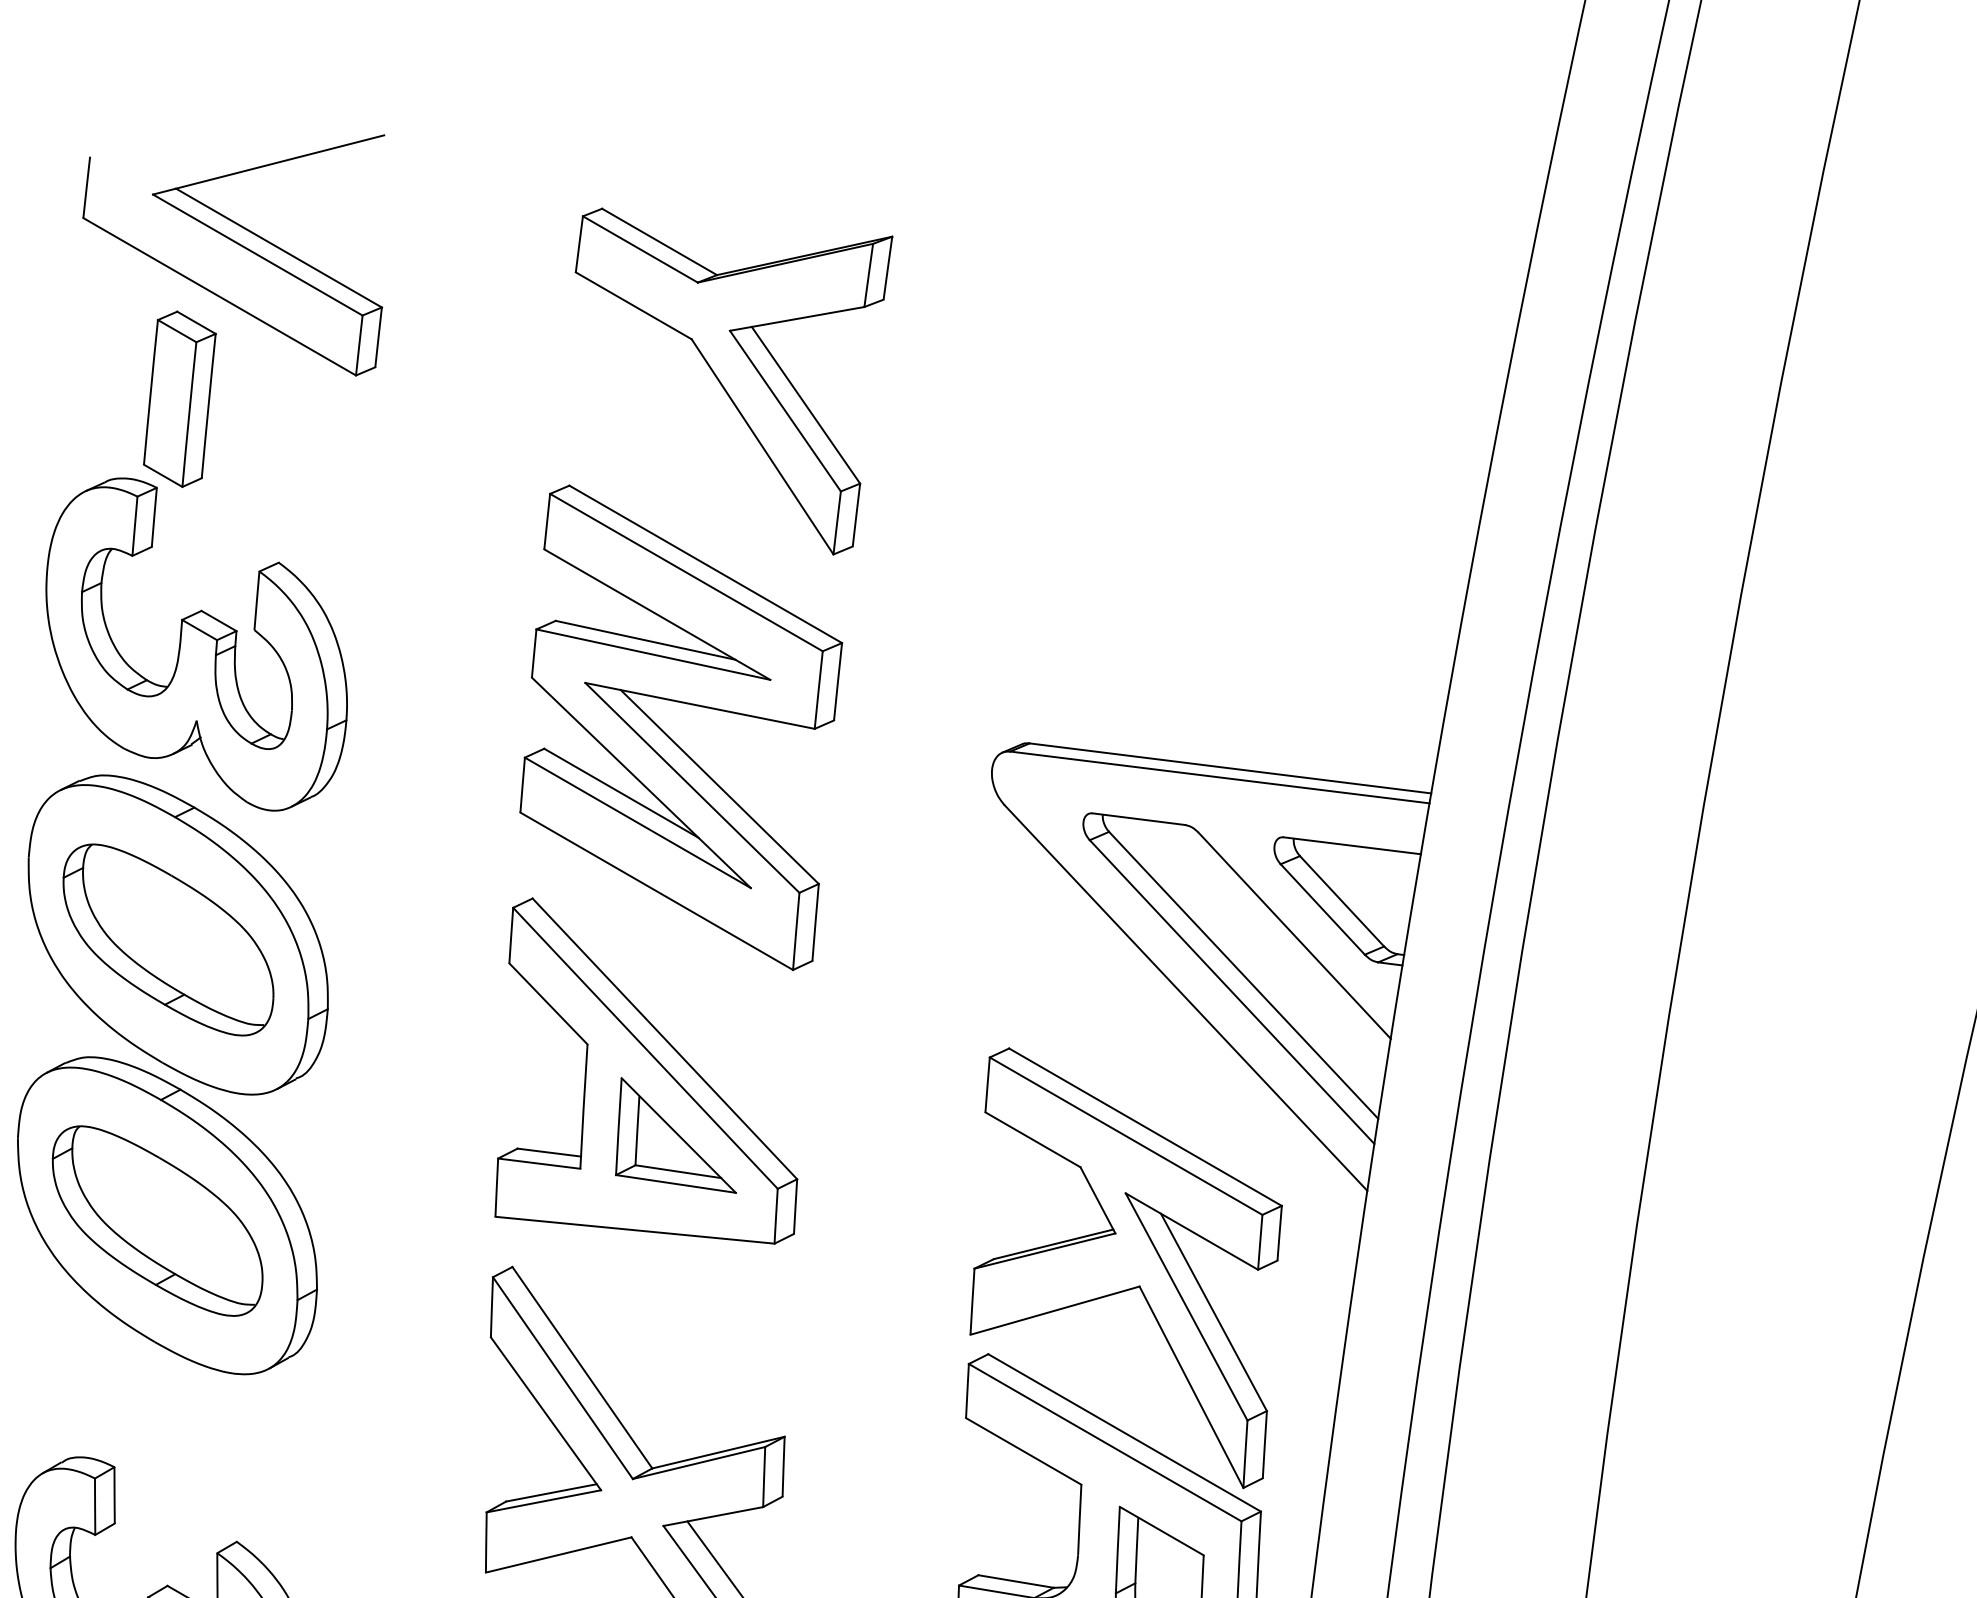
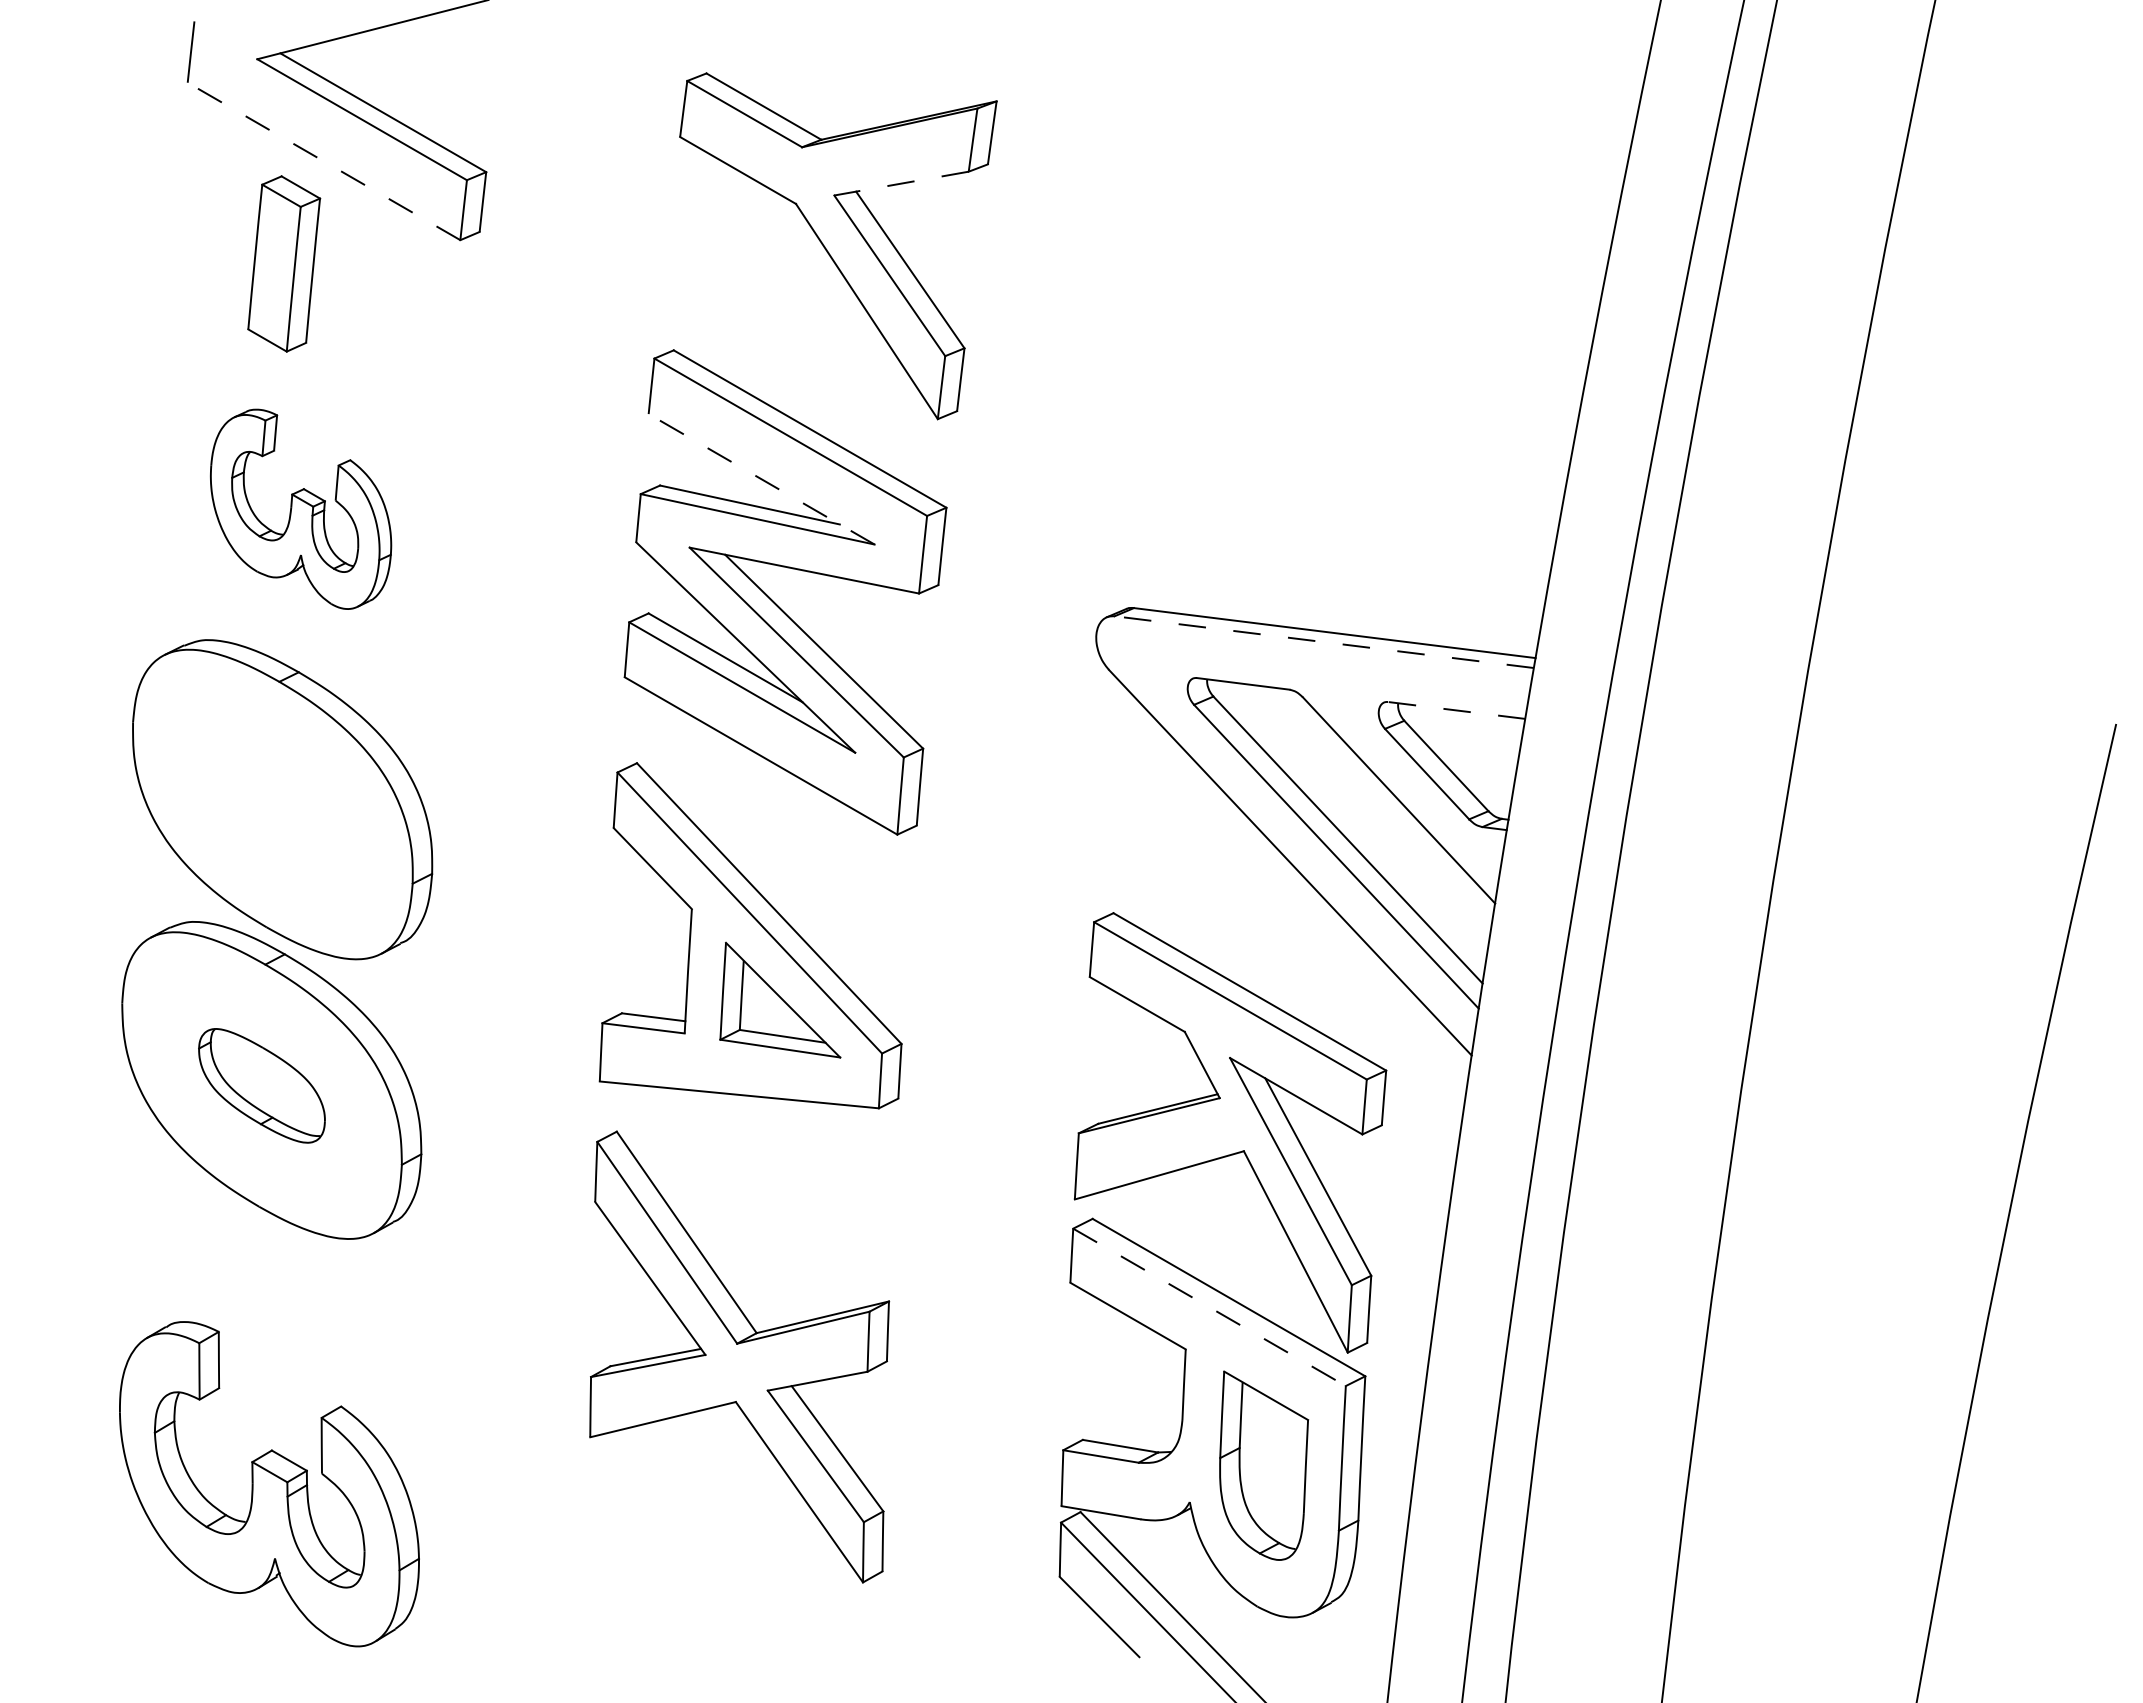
line: (219, 296) -> (323, 161), solid -> dashed
line: (797, 318) -> (901, 183), solid -> dashed
line: (657, 614) -> (761, 479), solid -> dashed
part: (196, 644) -> (300, 509), size x0.6
line: (1219, 777) -> (1323, 642), solid -> dashed
line: (1352, 845) -> (1456, 710), solid -> dashed
part: (168, 939) -> (272, 804), removed
part: (157, 1220) -> (261, 1085), size x0.6
line: (1105, 1442) -> (1209, 1307), solid -> dashed

